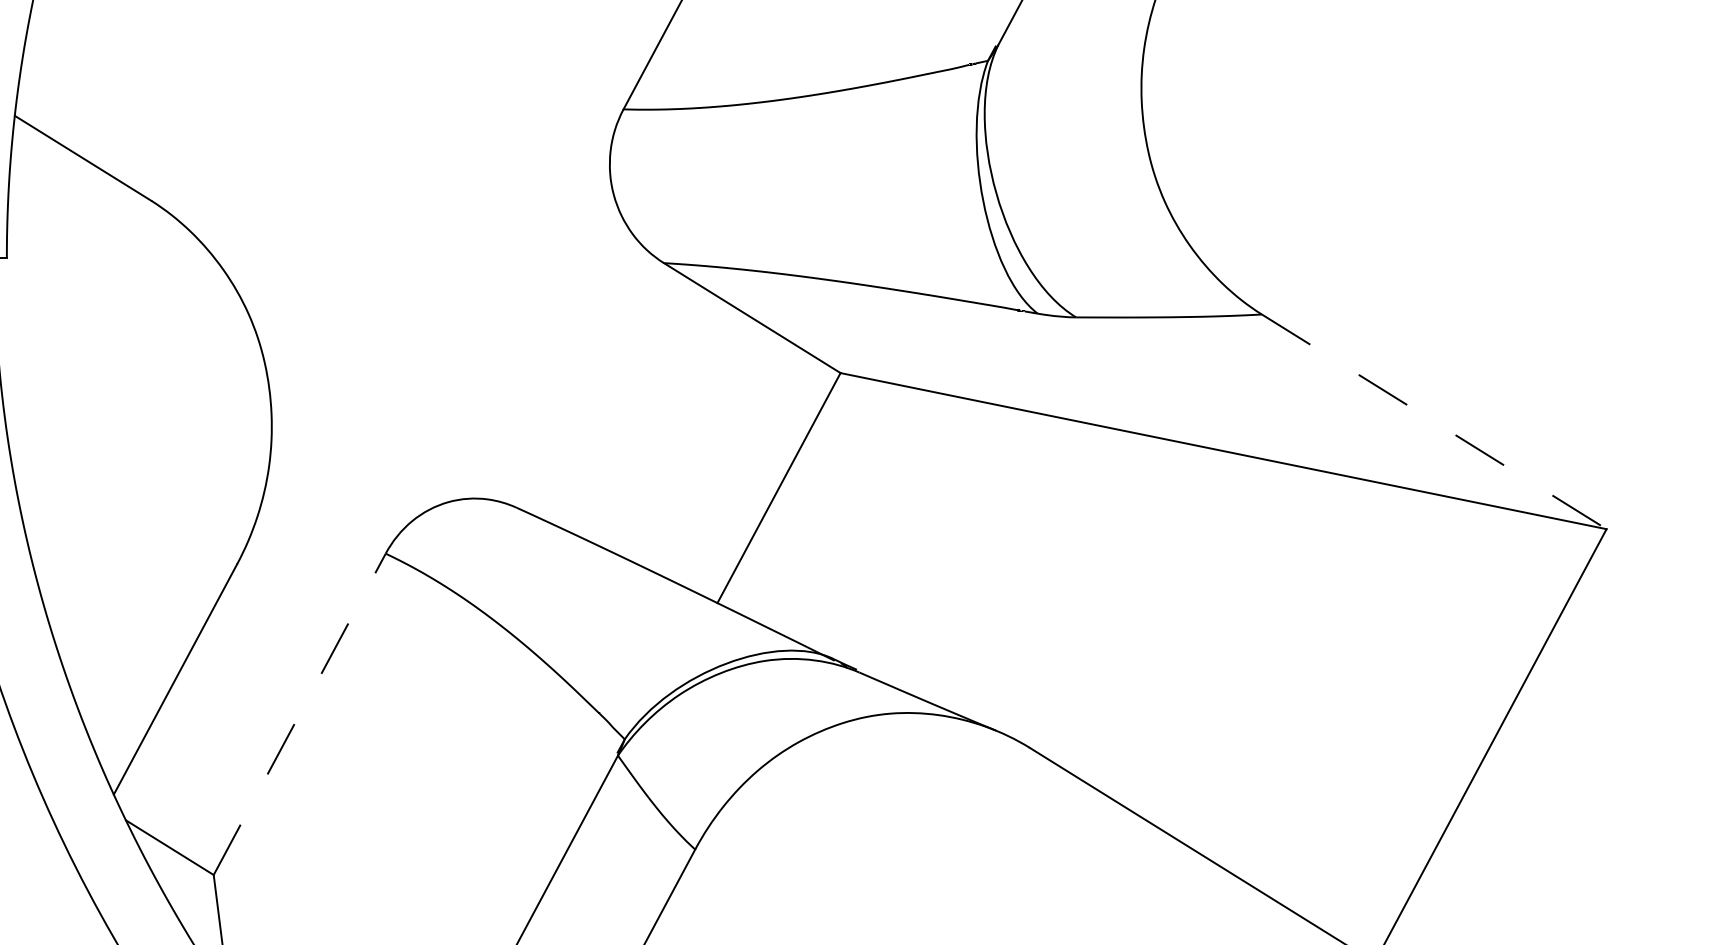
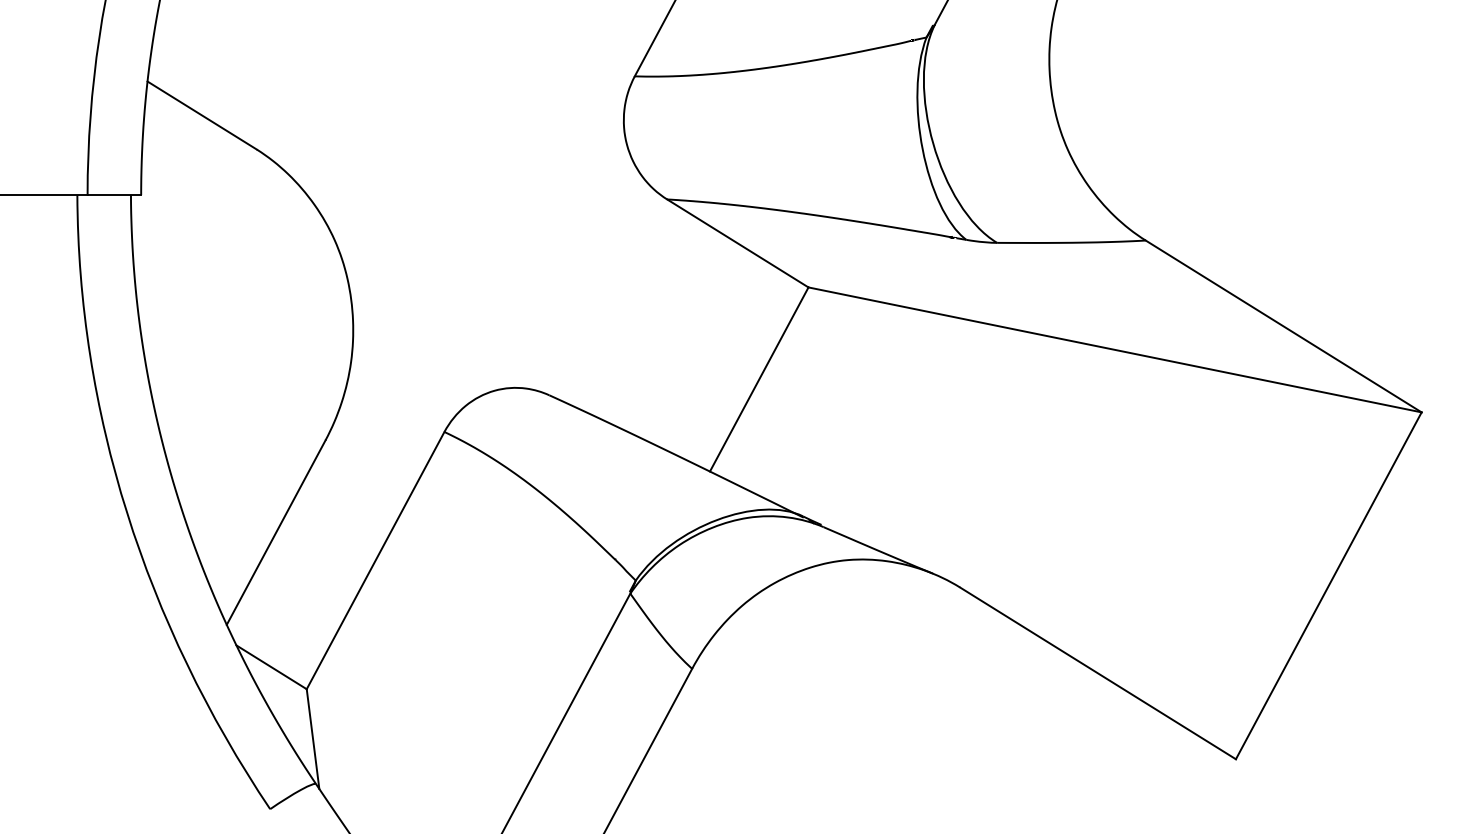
line: (1433, 421) -> (1283, 326), dashed -> solid
line: (299, 714) -> (375, 560), dashed -> solid

